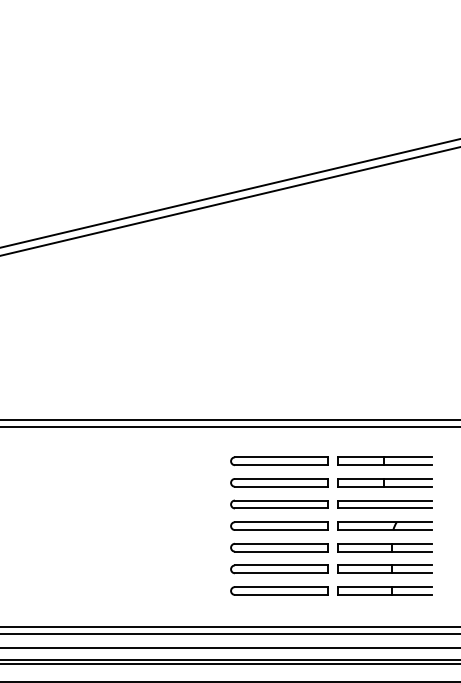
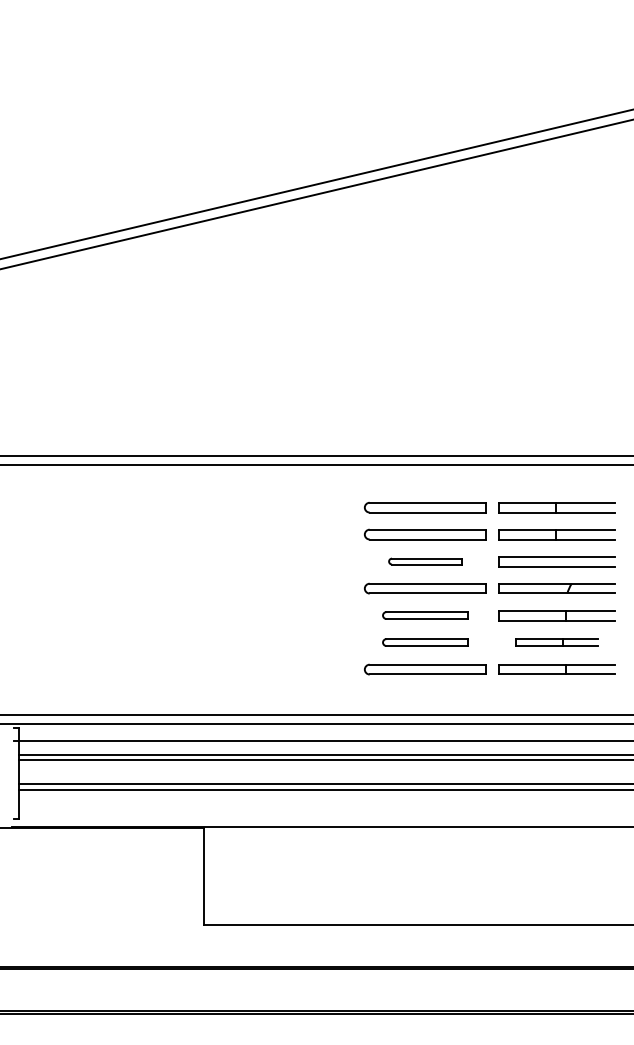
part: (279, 504) -> (425, 561), size x0.6
part: (279, 547) -> (425, 615), size x0.7
part: (279, 569) -> (425, 642), size x0.7
part: (384, 569) -> (556, 642), size x0.7

